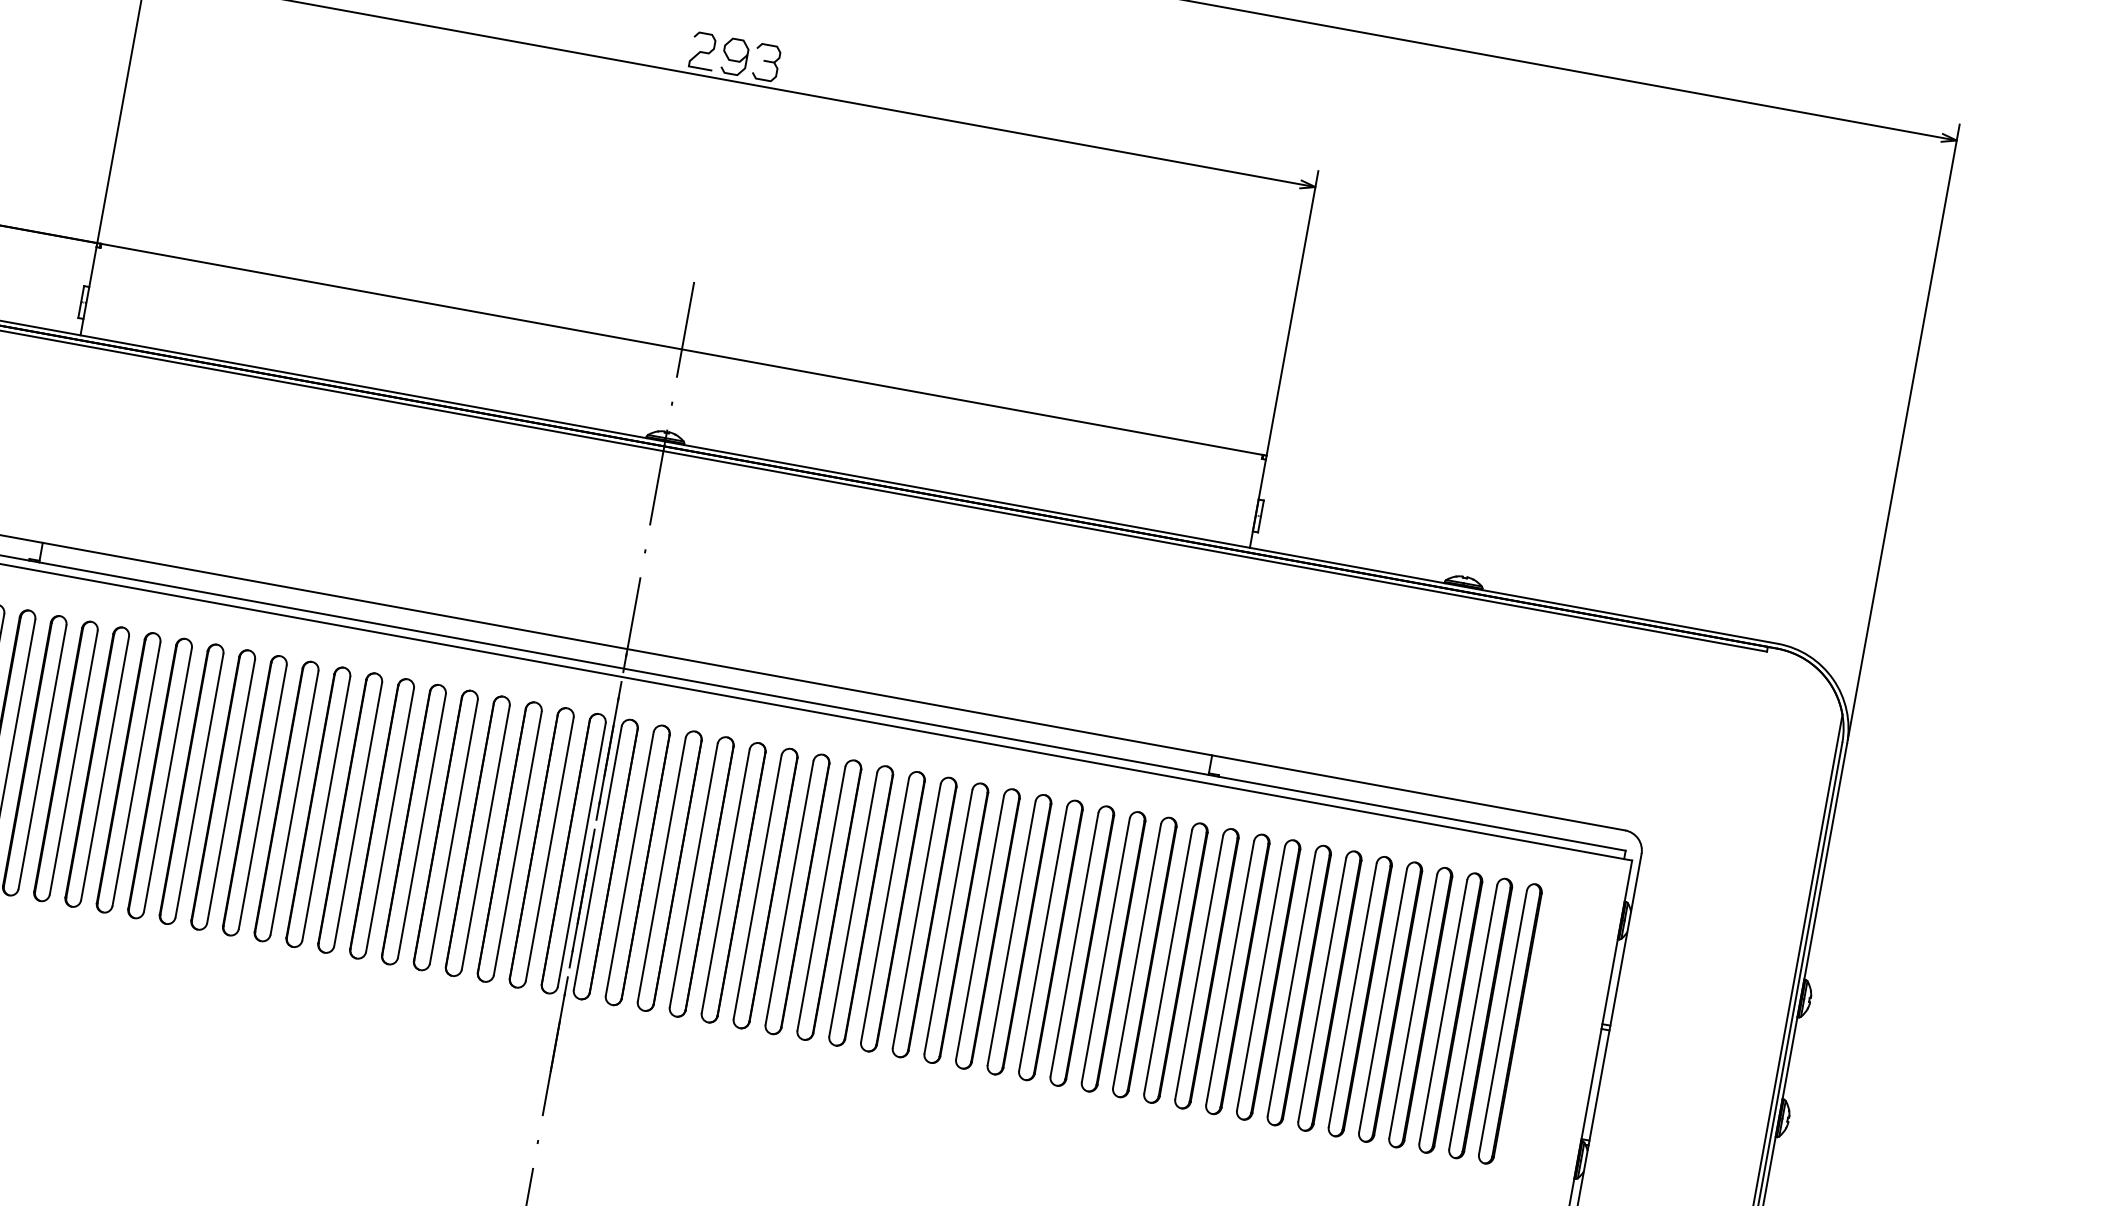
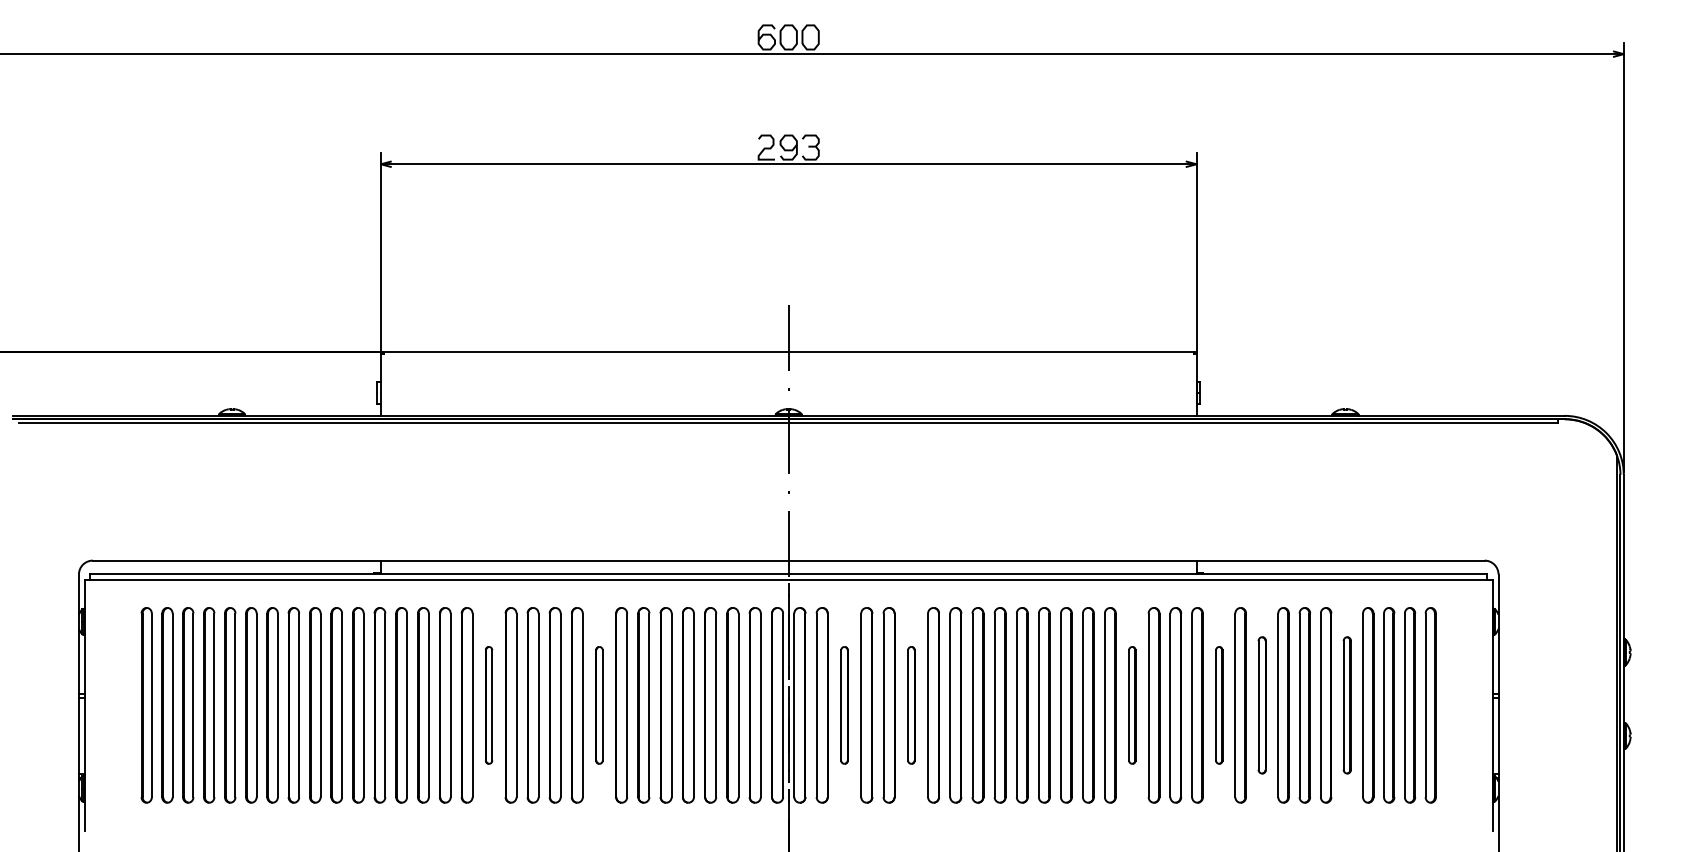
part: (159, 778) -> (488, 705), size x0.6
part: (318, 807) -> (599, 705), size x0.6
part: (669, 871) -> (844, 705), size x0.6
part: (765, 888) -> (911, 705), size x0.6
part: (1082, 946) -> (1132, 705), size x0.6
part: (1207, 969) -> (1219, 705), size x0.6
part: (1269, 980) -> (1262, 705), size x0.7
part: (1390, 1002) -> (1347, 705), size x0.7

